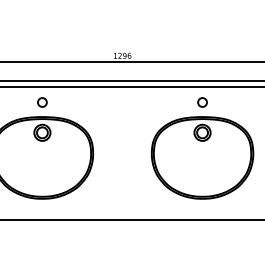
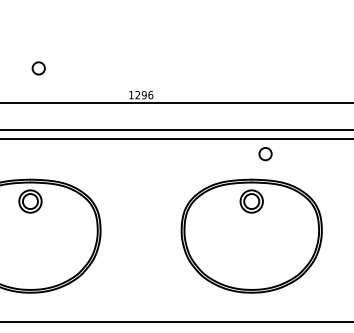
circle: (42, 102) -> (38, 68), moved
circle: (202, 102) -> (265, 154), moved

